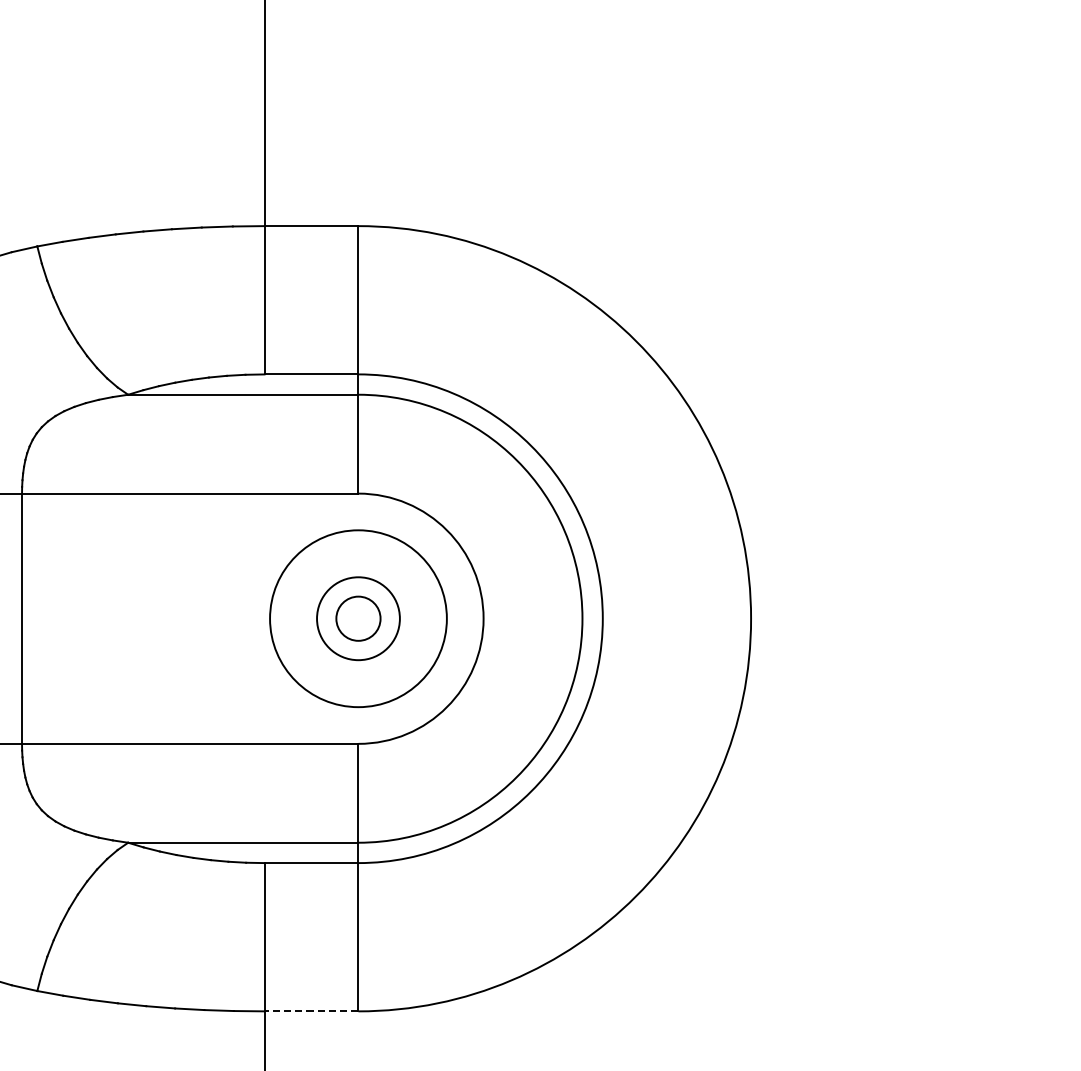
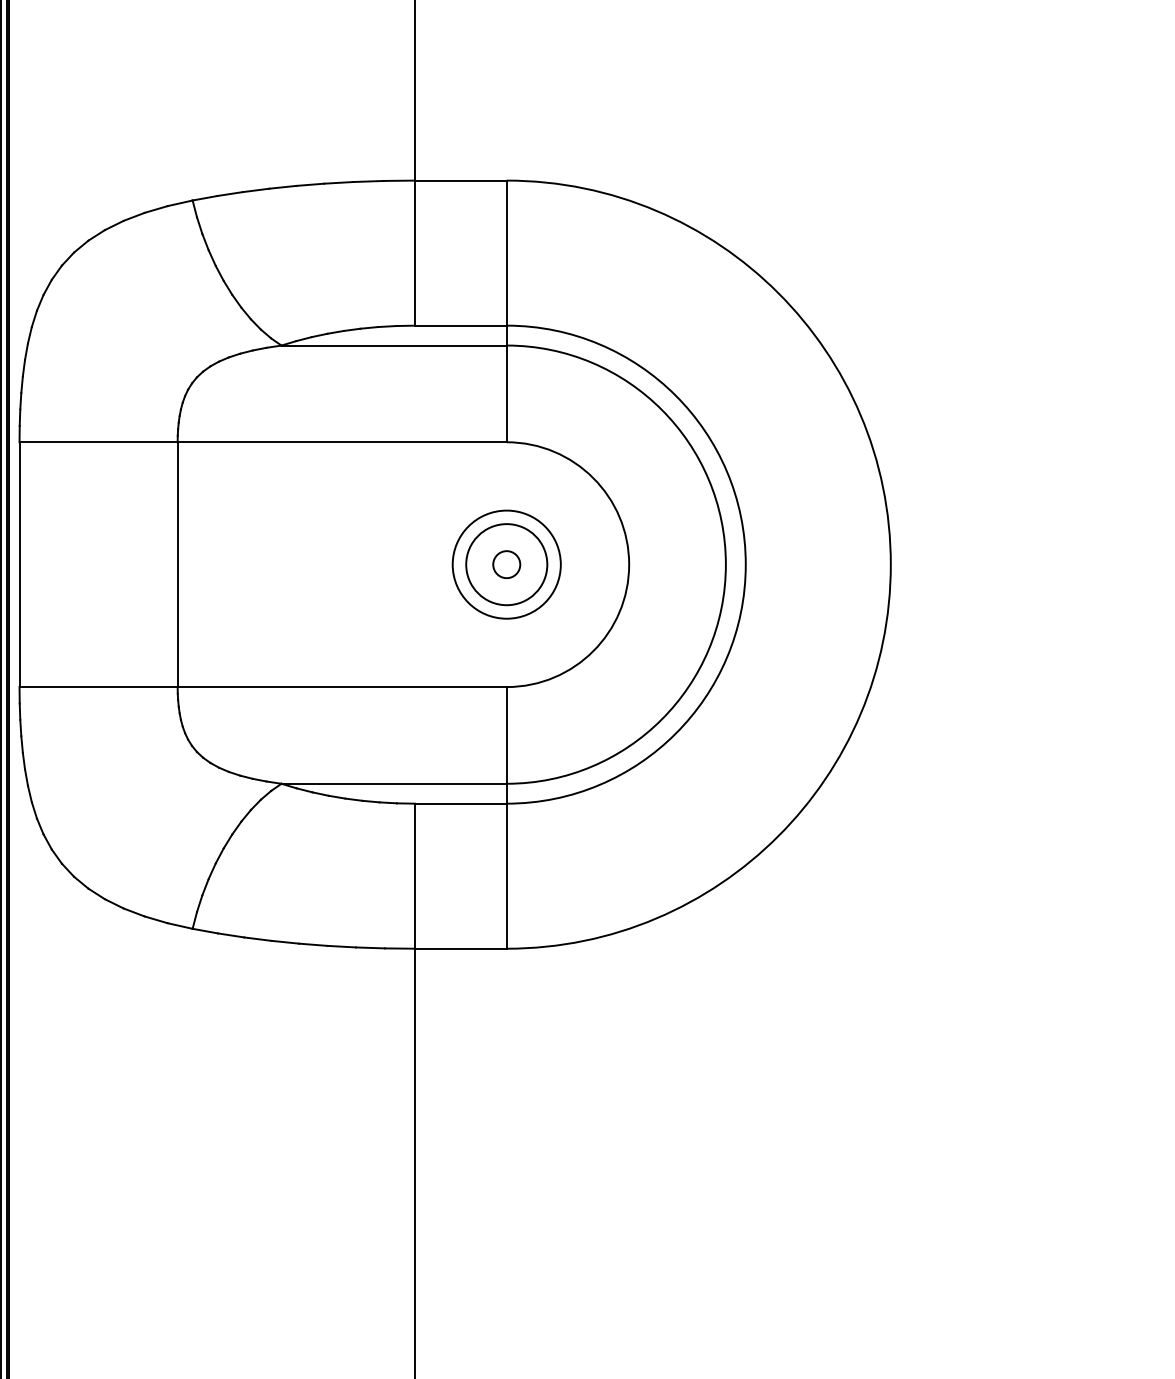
circle: (358, 618) -> (506, 564), size x0.62
circle: (358, 618) -> (506, 564), size x0.62
line: (311, 1011) -> (460, 948), dashed -> solid

